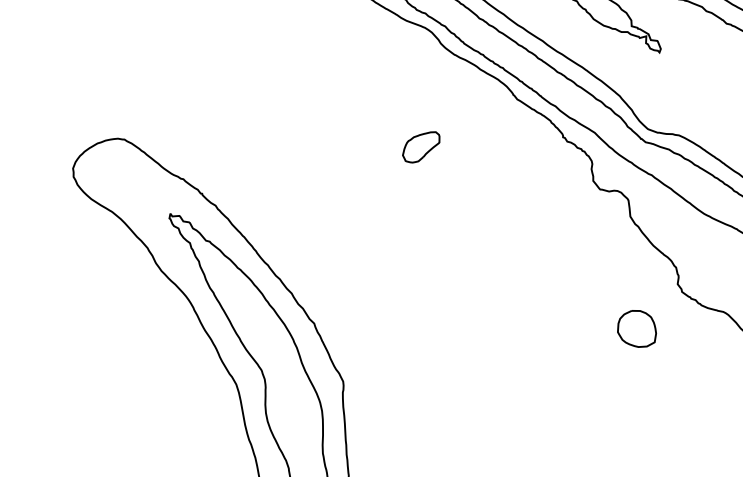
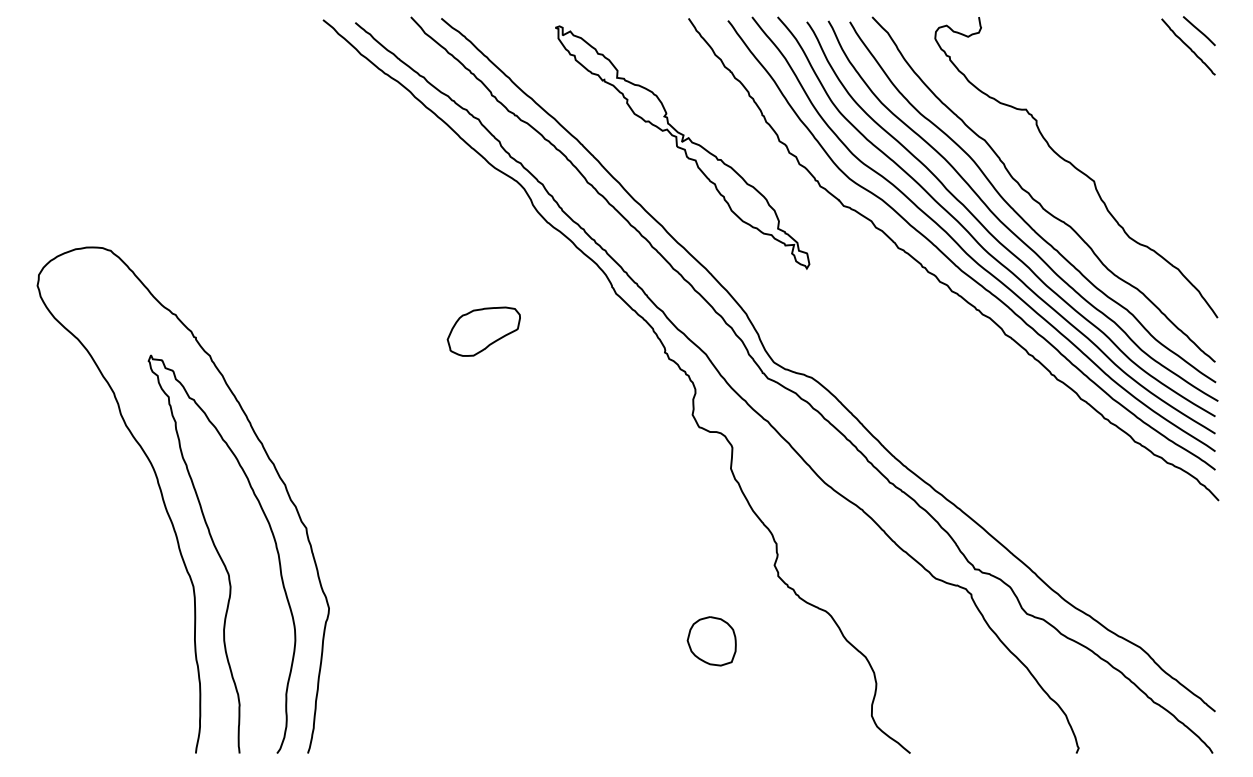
part: (421, 147) -> (483, 331), size x1.43
part: (636, 329) -> (711, 641), moved

